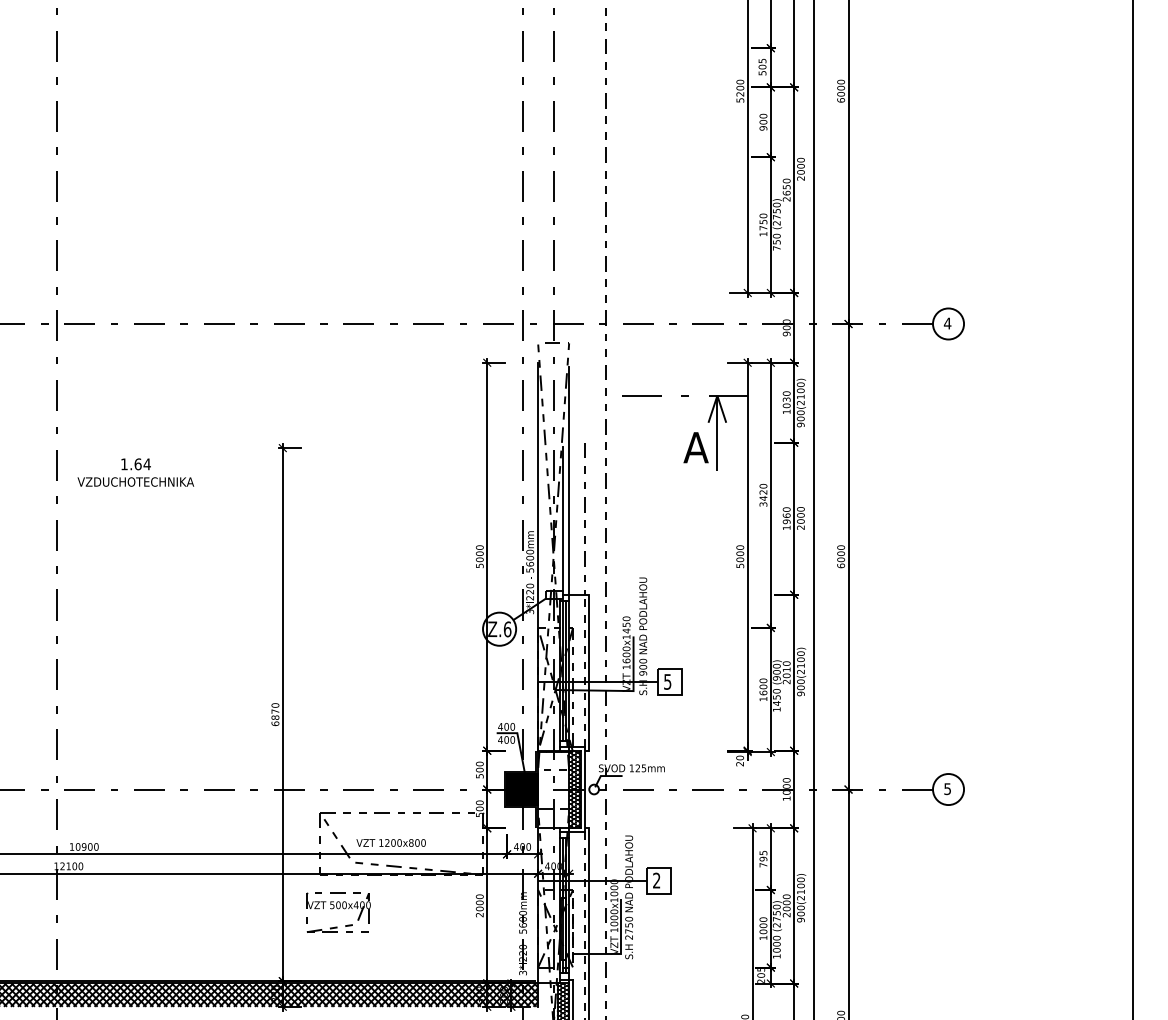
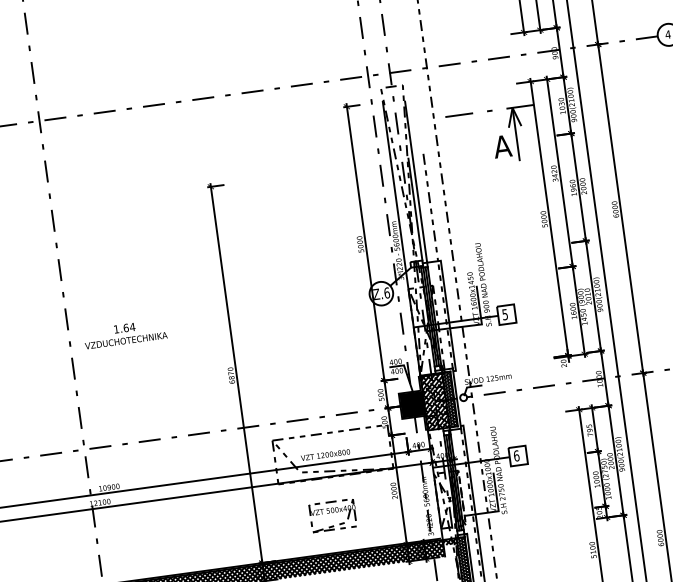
text: (135, 472) -> (125, 334), moved
hatch: (553, 789) -> (434, 401), added
text: (656, 880) -> (516, 455), 2 -> 6
part: (338, 912) -> (333, 515), moved
hatch: (547, 987) -> (449, 541), added

